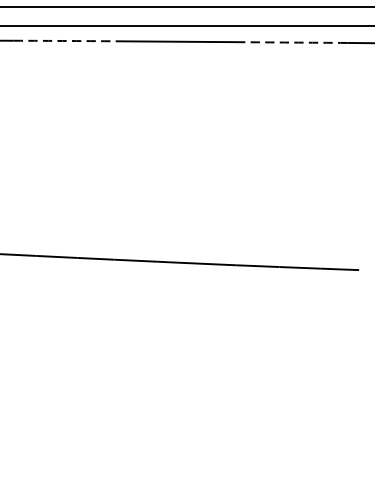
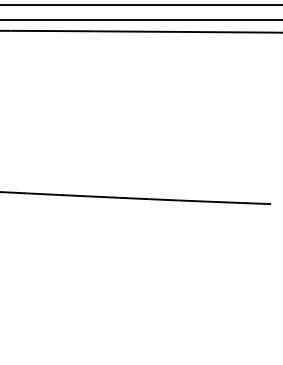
arc: (69, 41) -> (52, 31), dashed -> solid
arc: (292, 42) -> (220, 32), dashed -> solid

